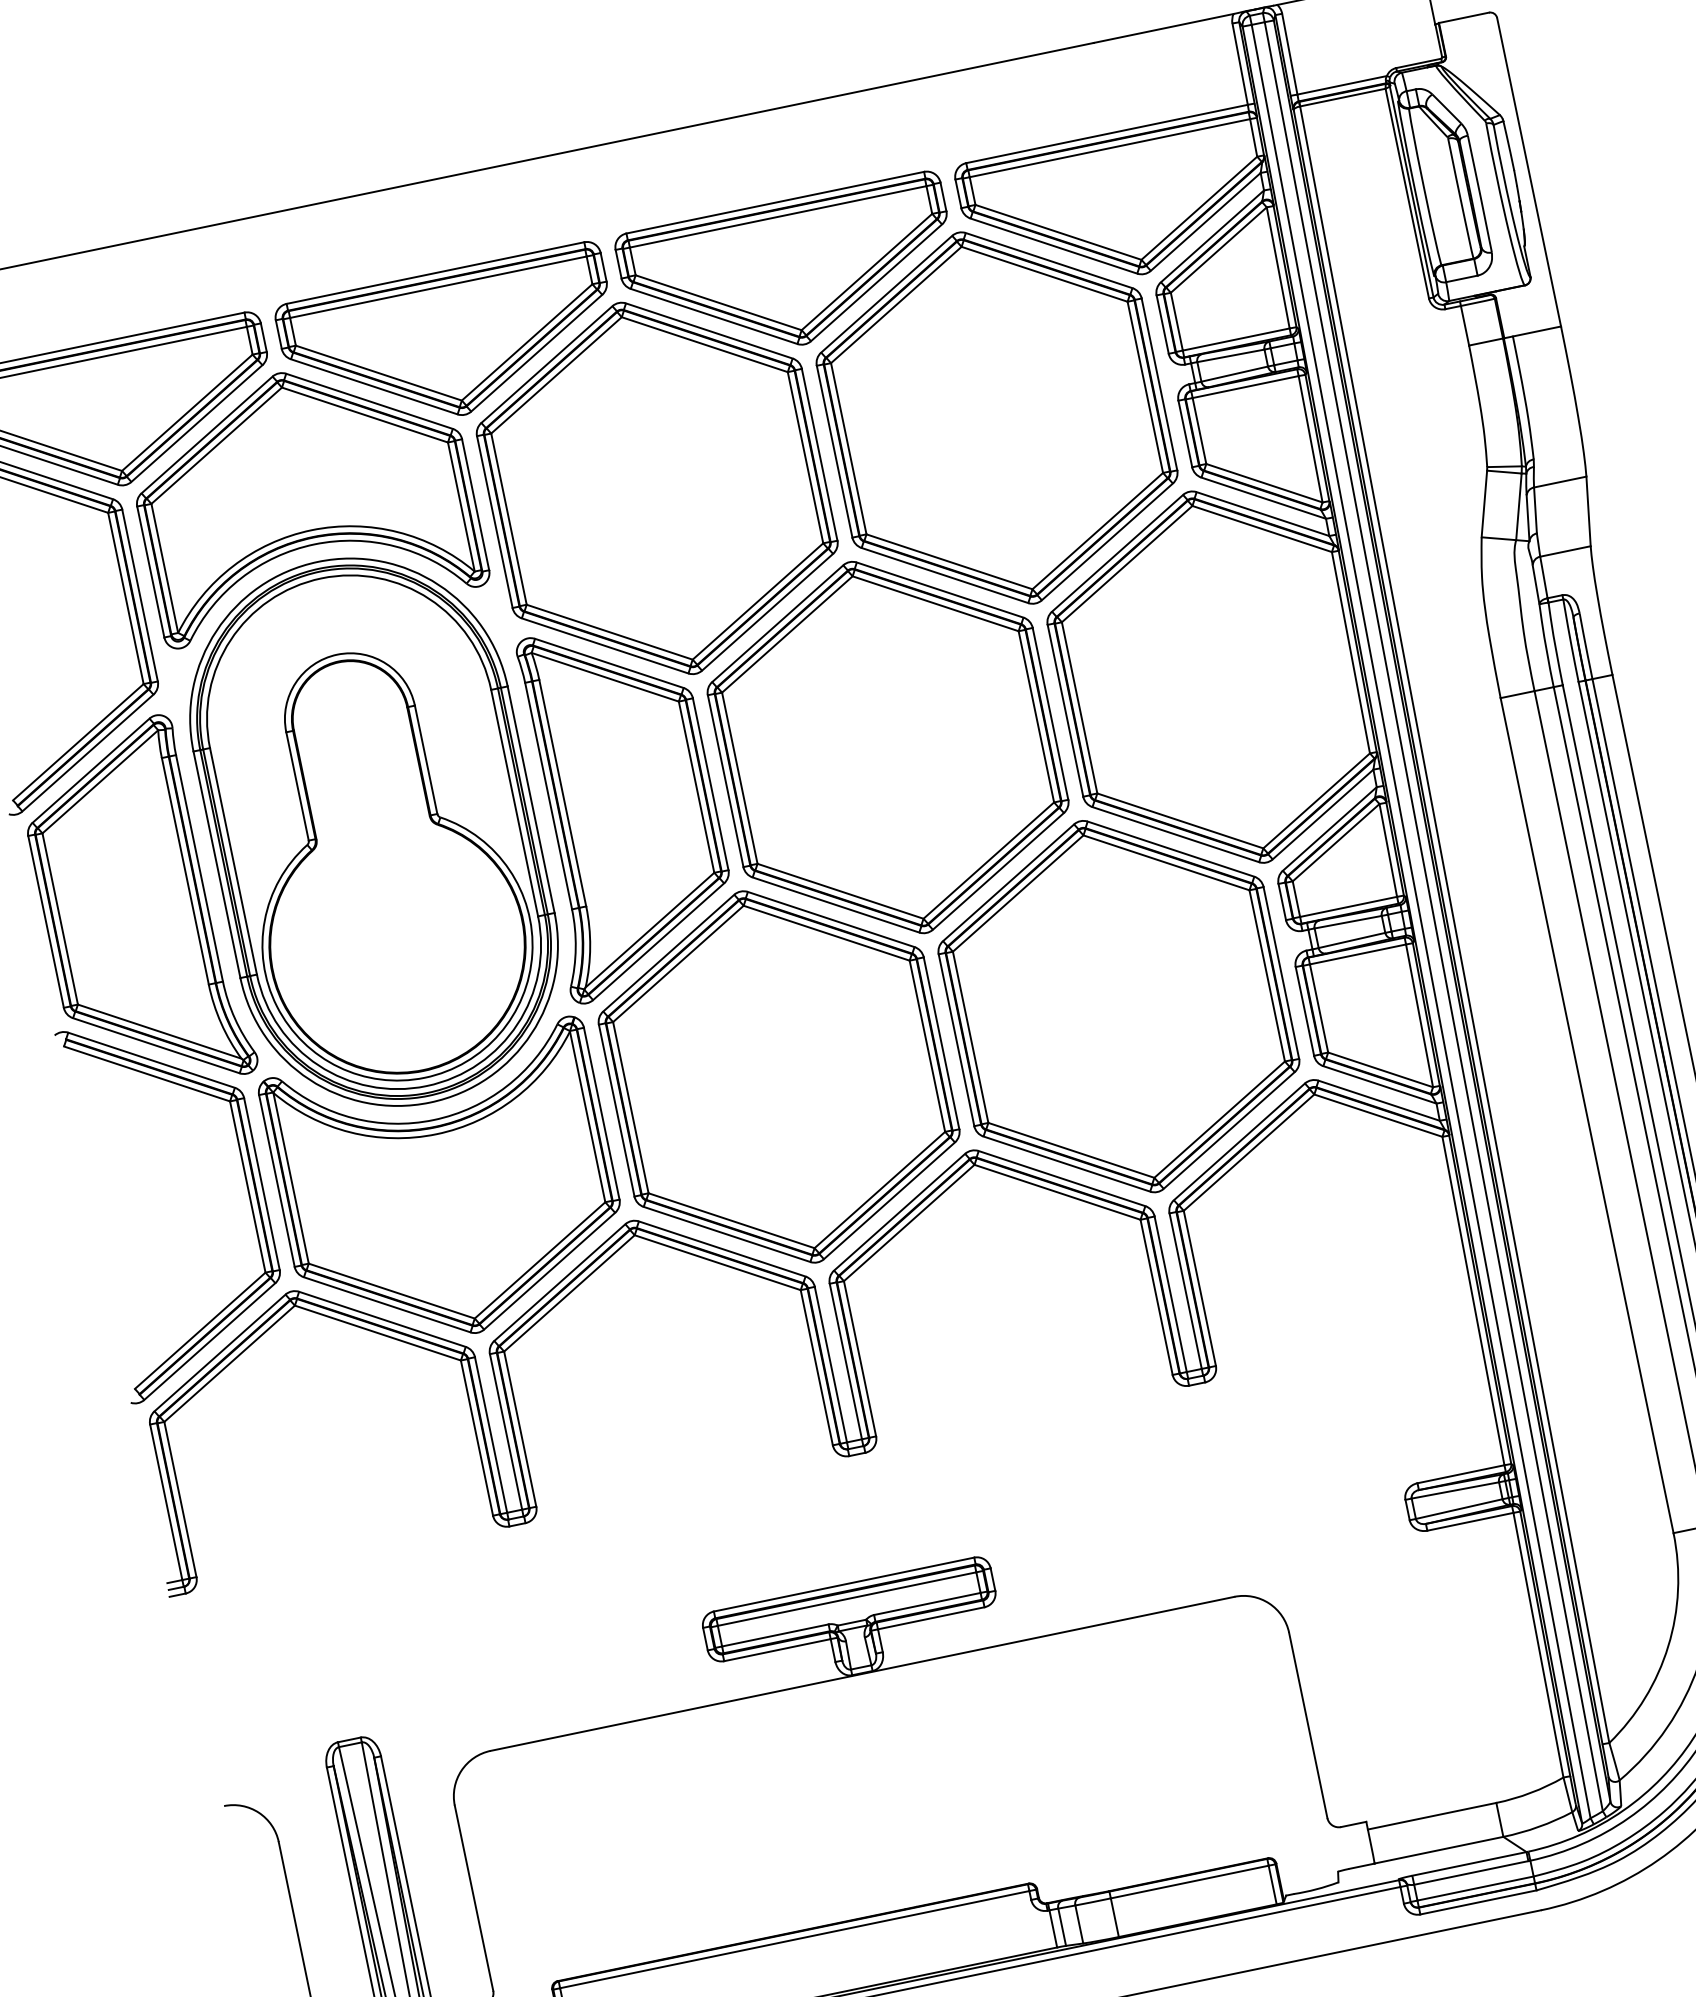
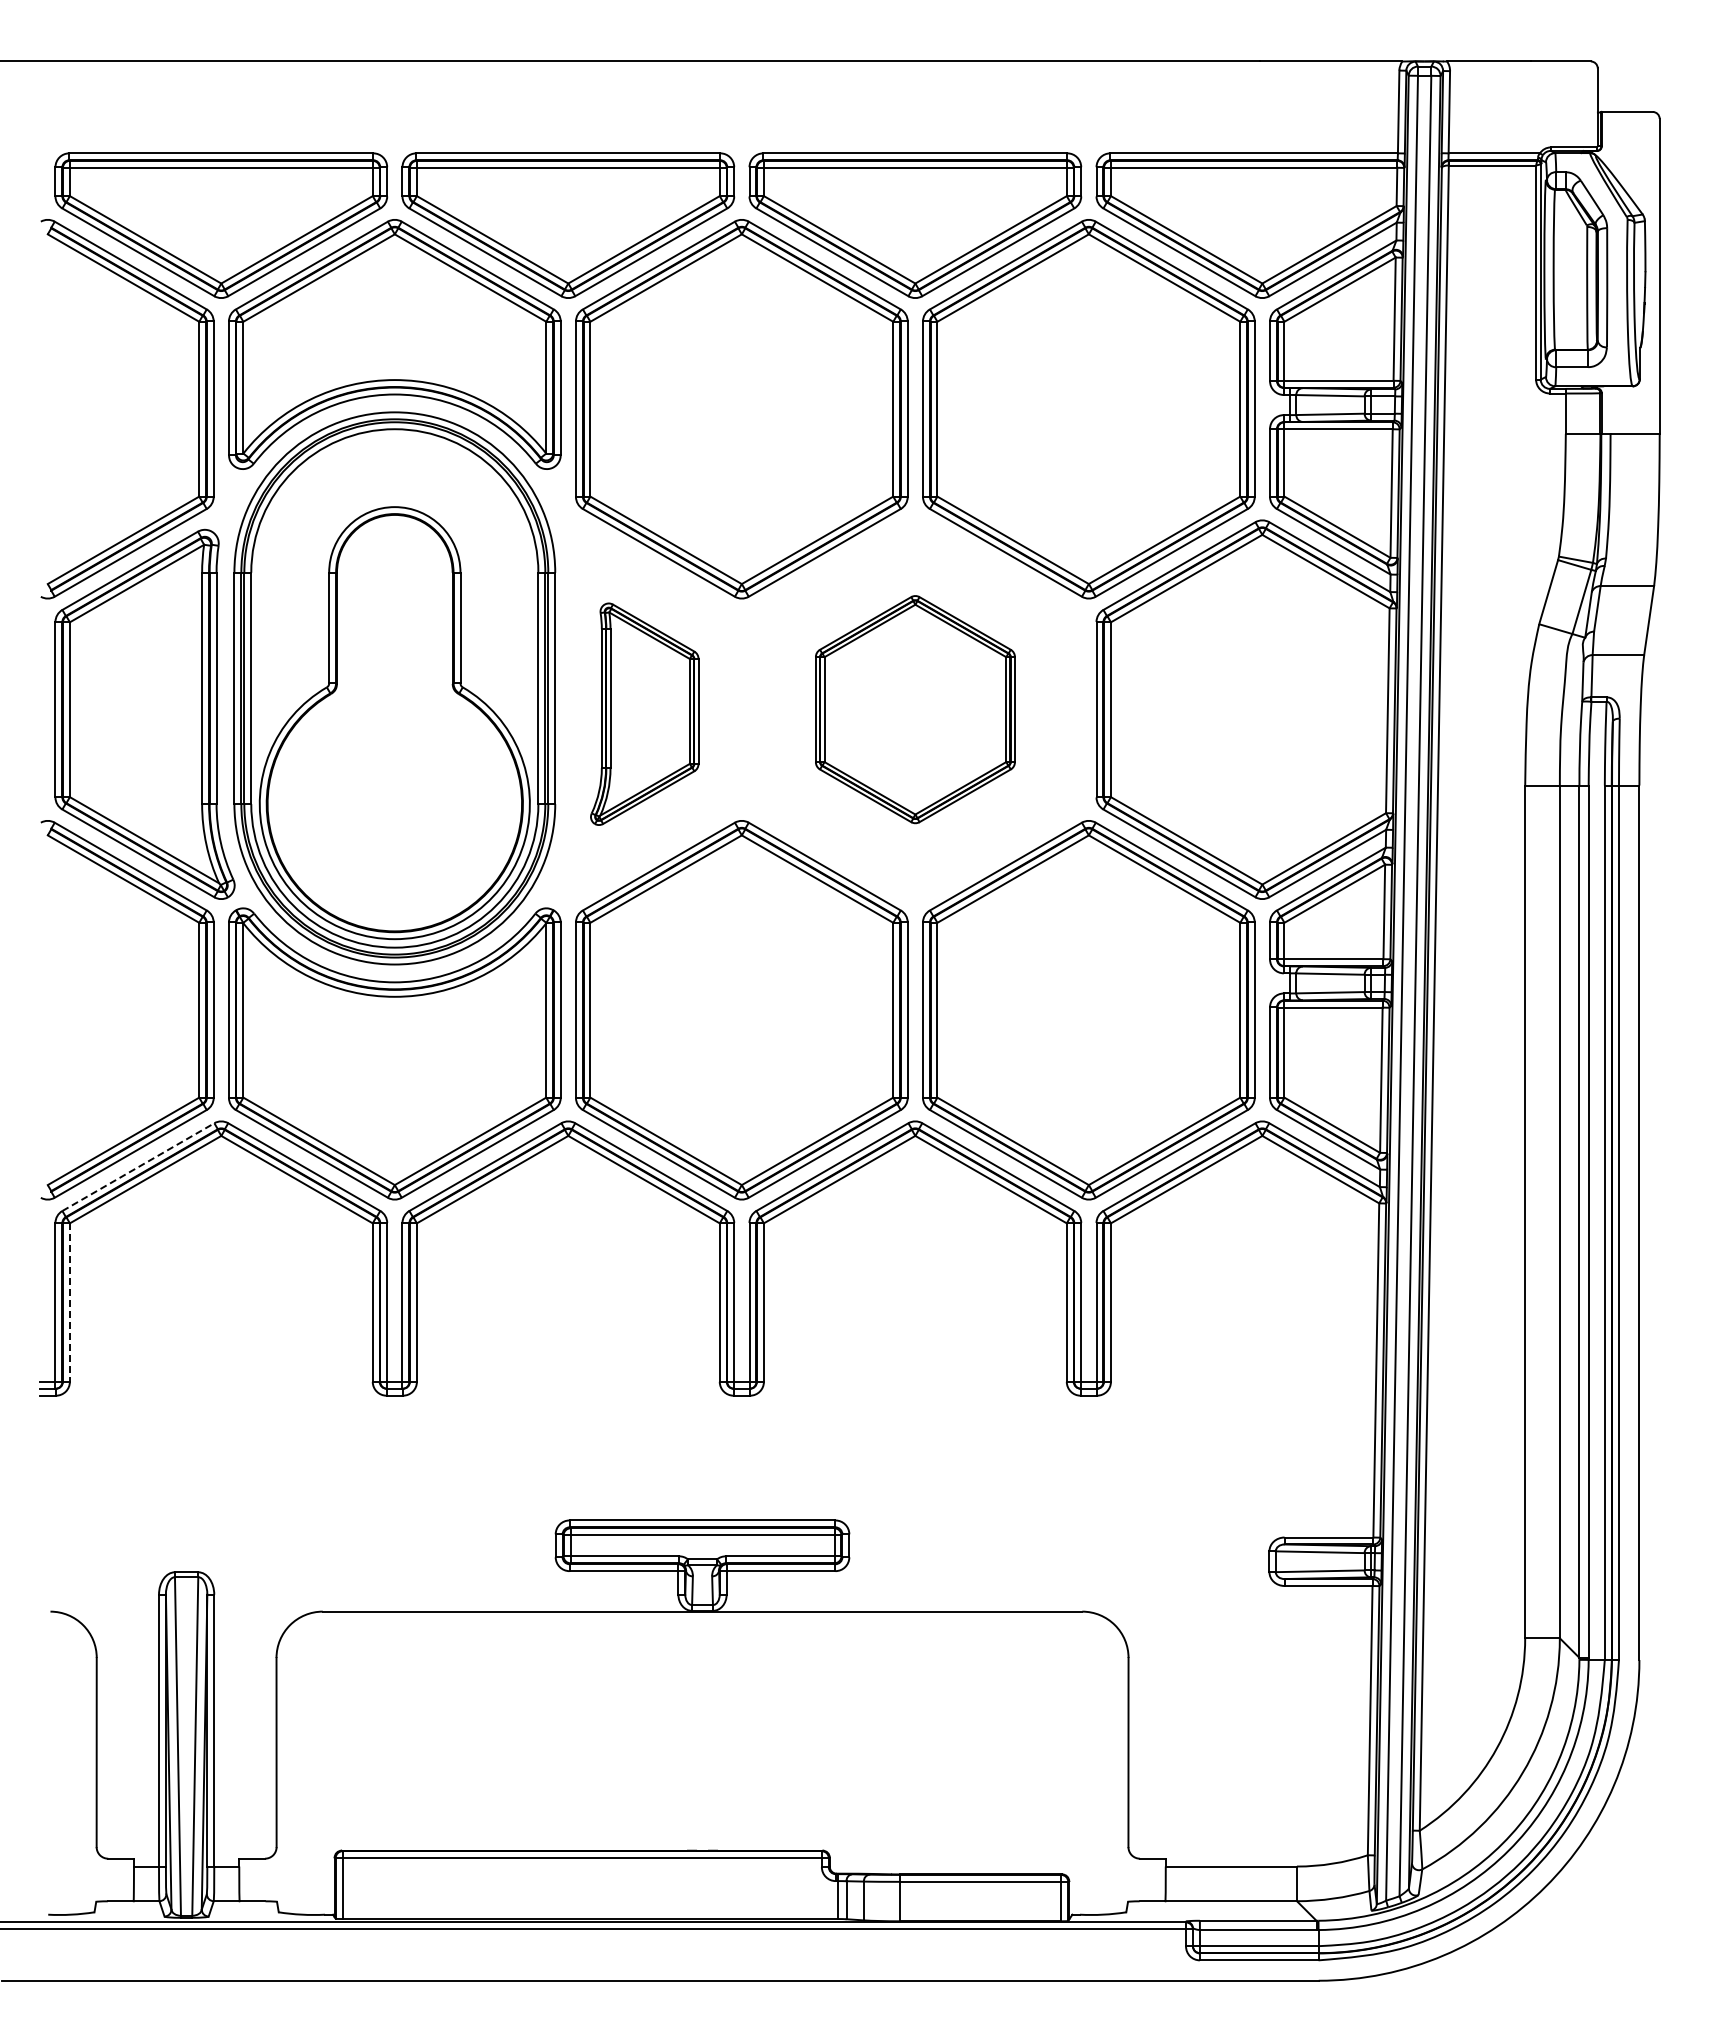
part: (888, 747) -> (915, 709), size x0.6
part: (623, 806) -> (644, 713), size x0.6
line: (220, 1353) -> (138, 1167), solid -> dashed
line: (180, 1500) -> (69, 1303), solid -> dashed

